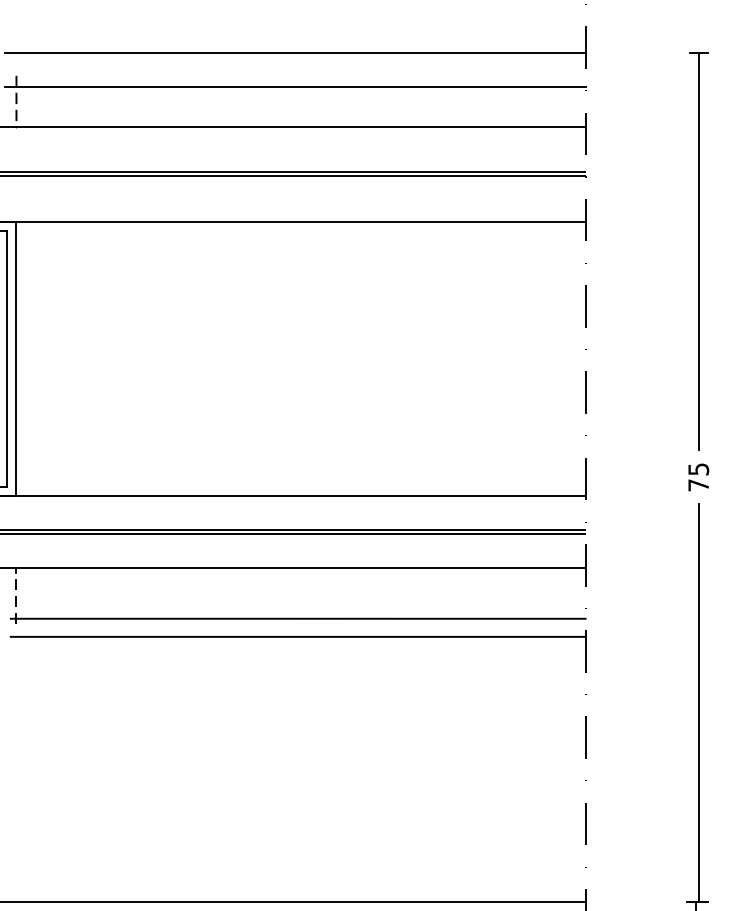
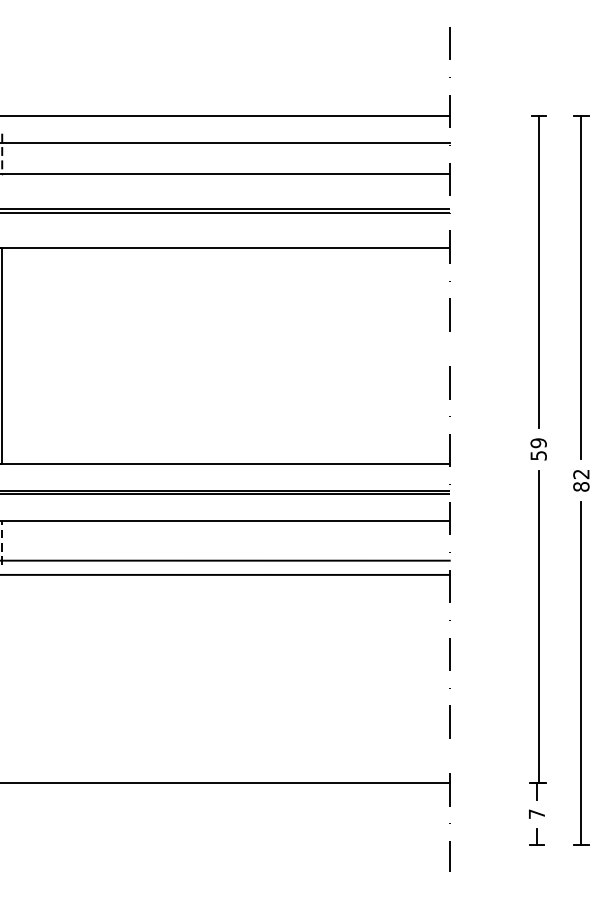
text: (698, 477) -> (538, 449), 75 -> 59

